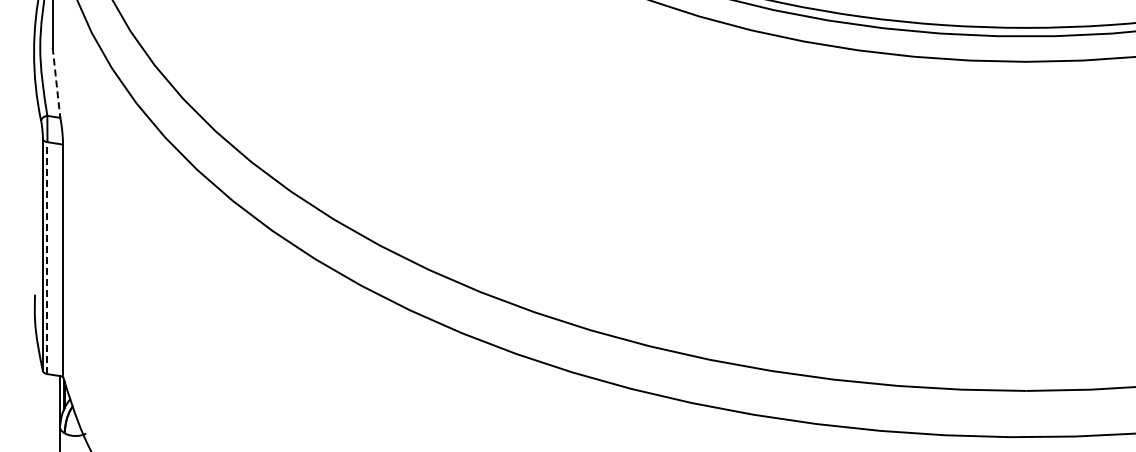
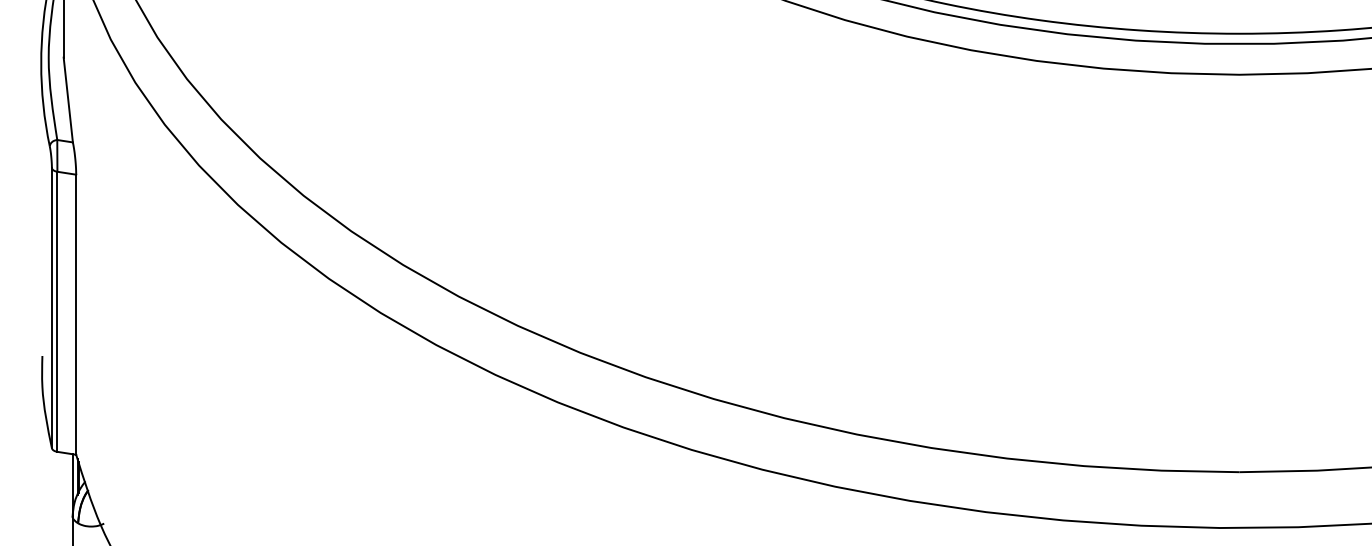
line: (56, 83) -> (68, 100), dashed -> solid
line: (47, 258) -> (57, 312), dashed -> solid

